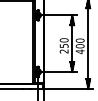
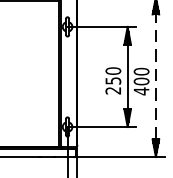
line: (88, 43) -> (156, 76), solid -> dashed

